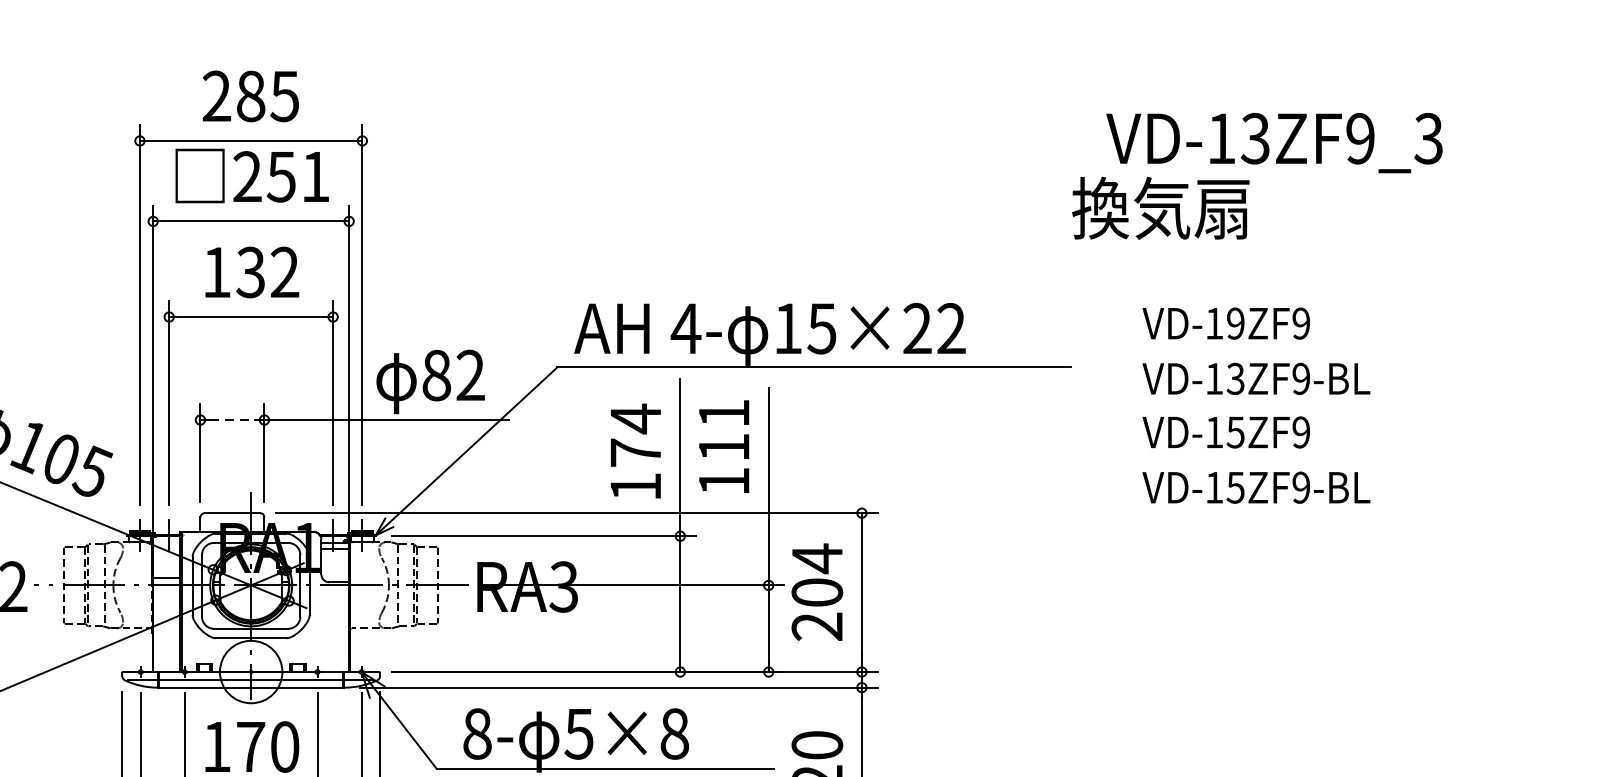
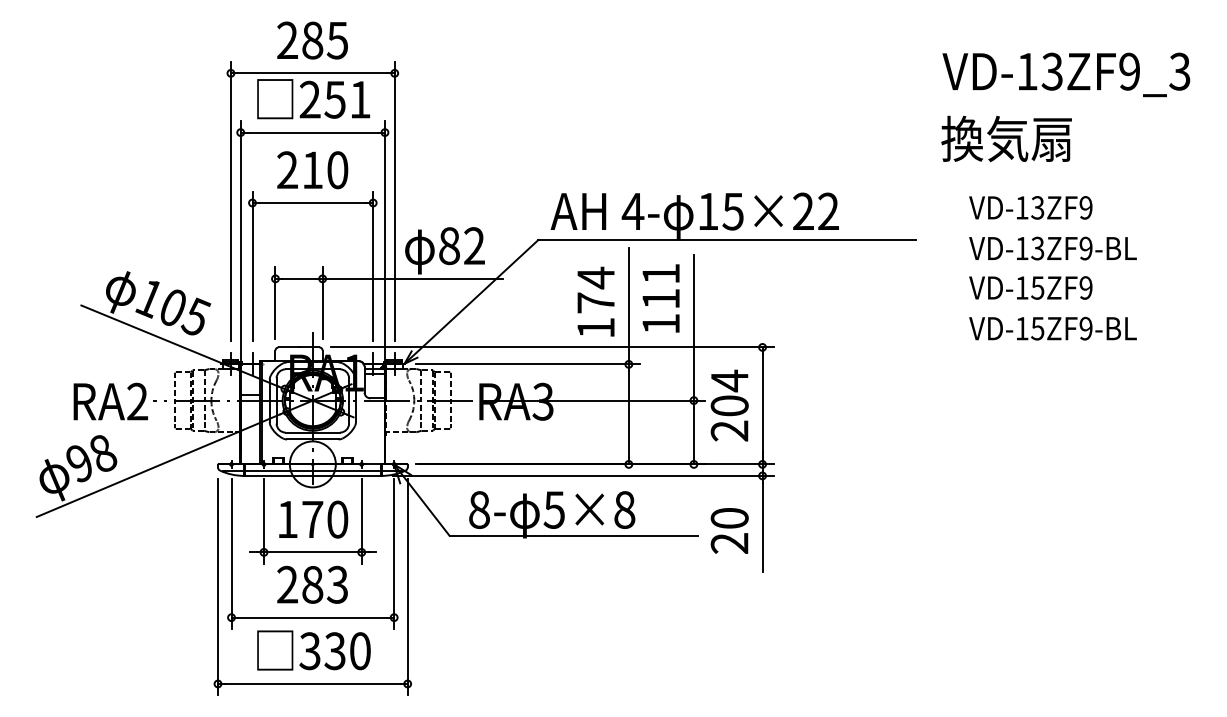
text: (1160, 207) -> (1006, 138), moved
text: (250, 272) -> (312, 170), 132 -> 210
text: (1235, 323) -> (1037, 207), VD-19ZF9 -> VD-13ZF9
line: (233, 419) -> (299, 278), dashed -> solid

